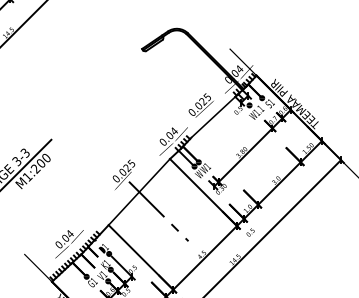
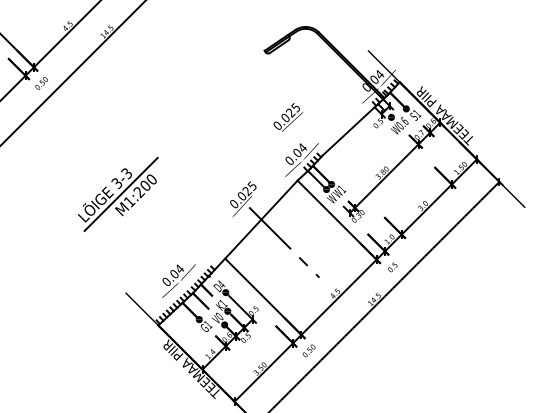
text: (201, 105) -> (288, 117), moved
text: (258, 110) -> (402, 123), W1.1 -> W0.6
text: (103, 247) -> (219, 285), D1 -> D4
text: (103, 274) -> (219, 316), V1 -> V0

